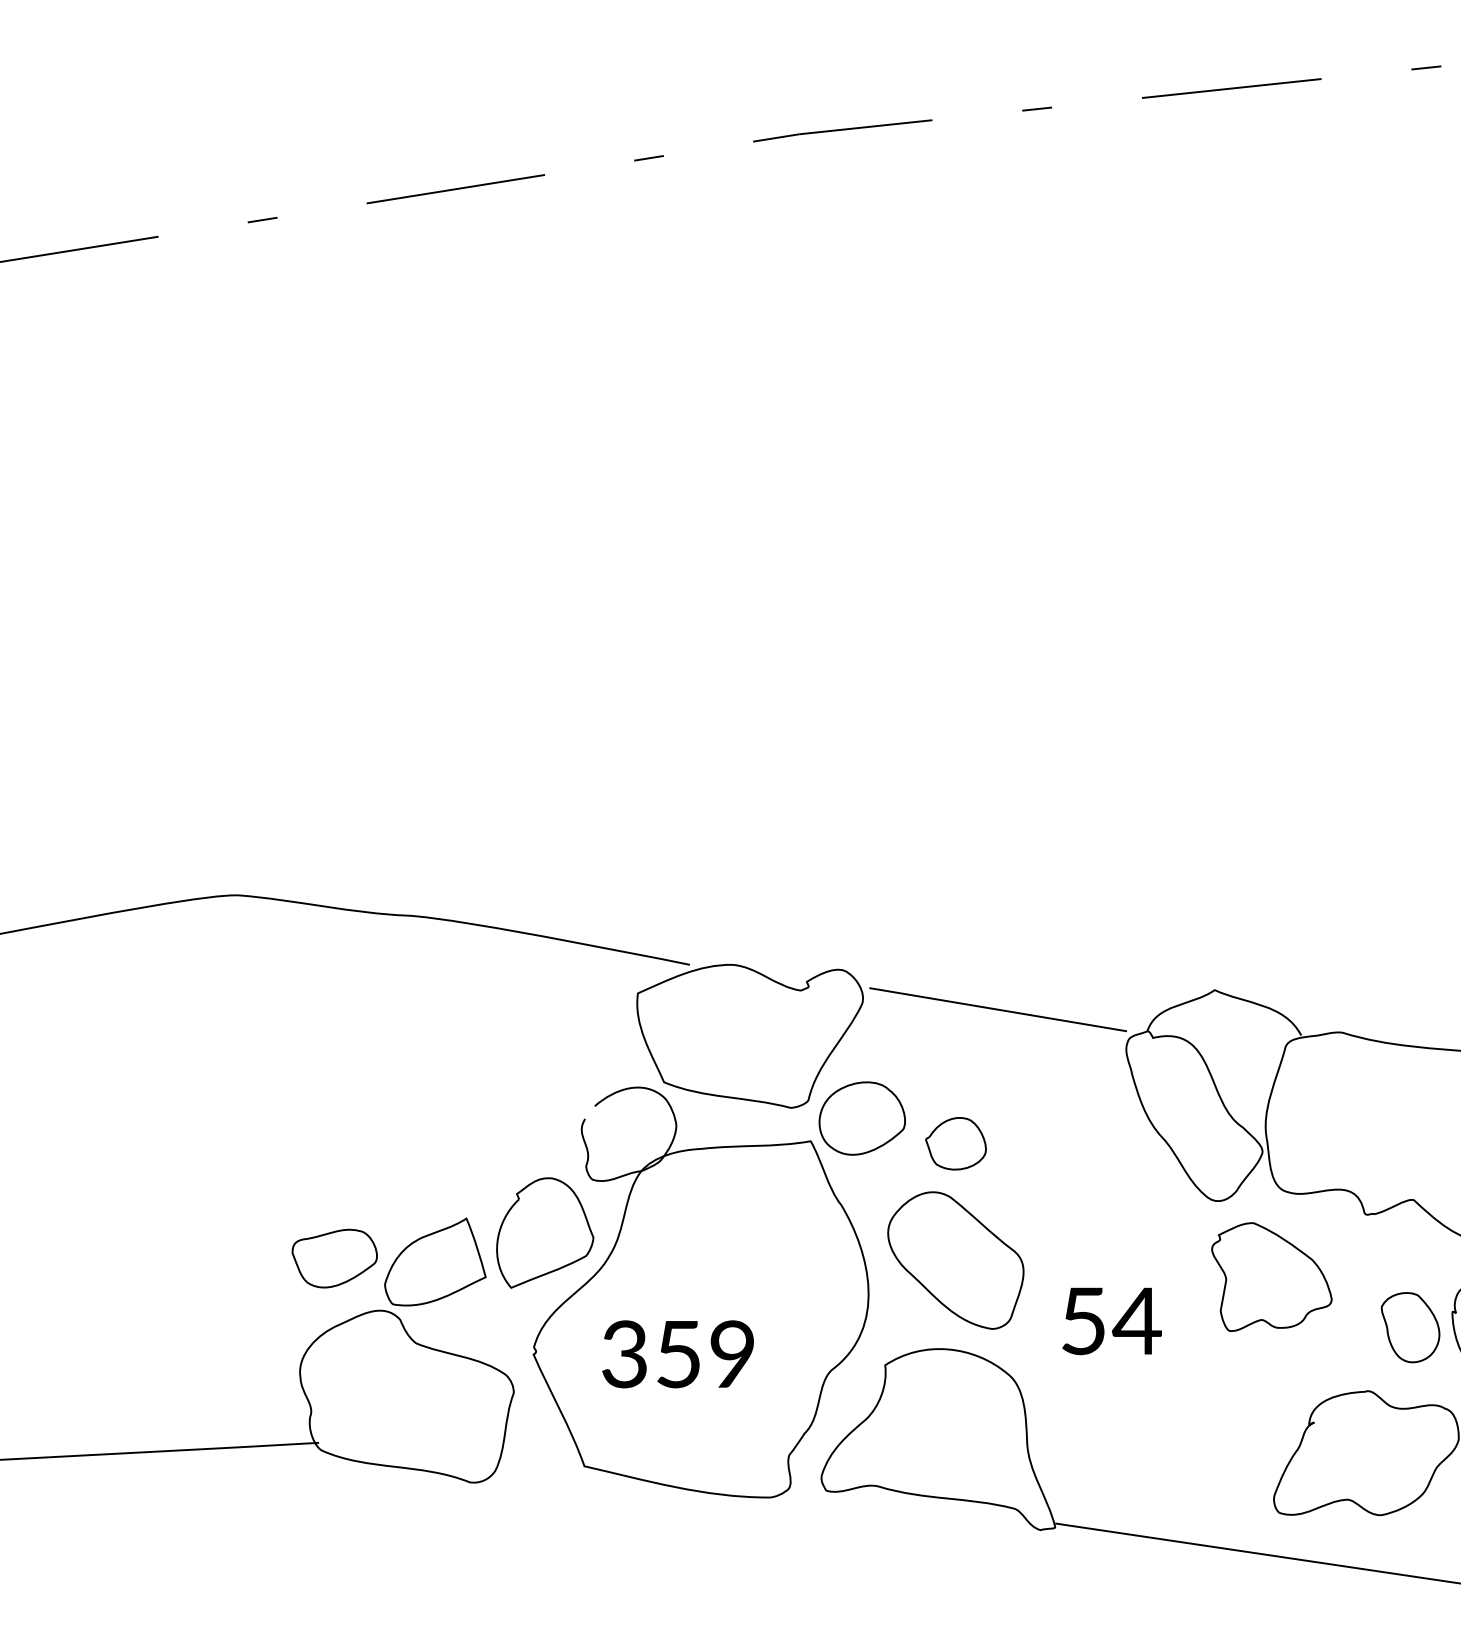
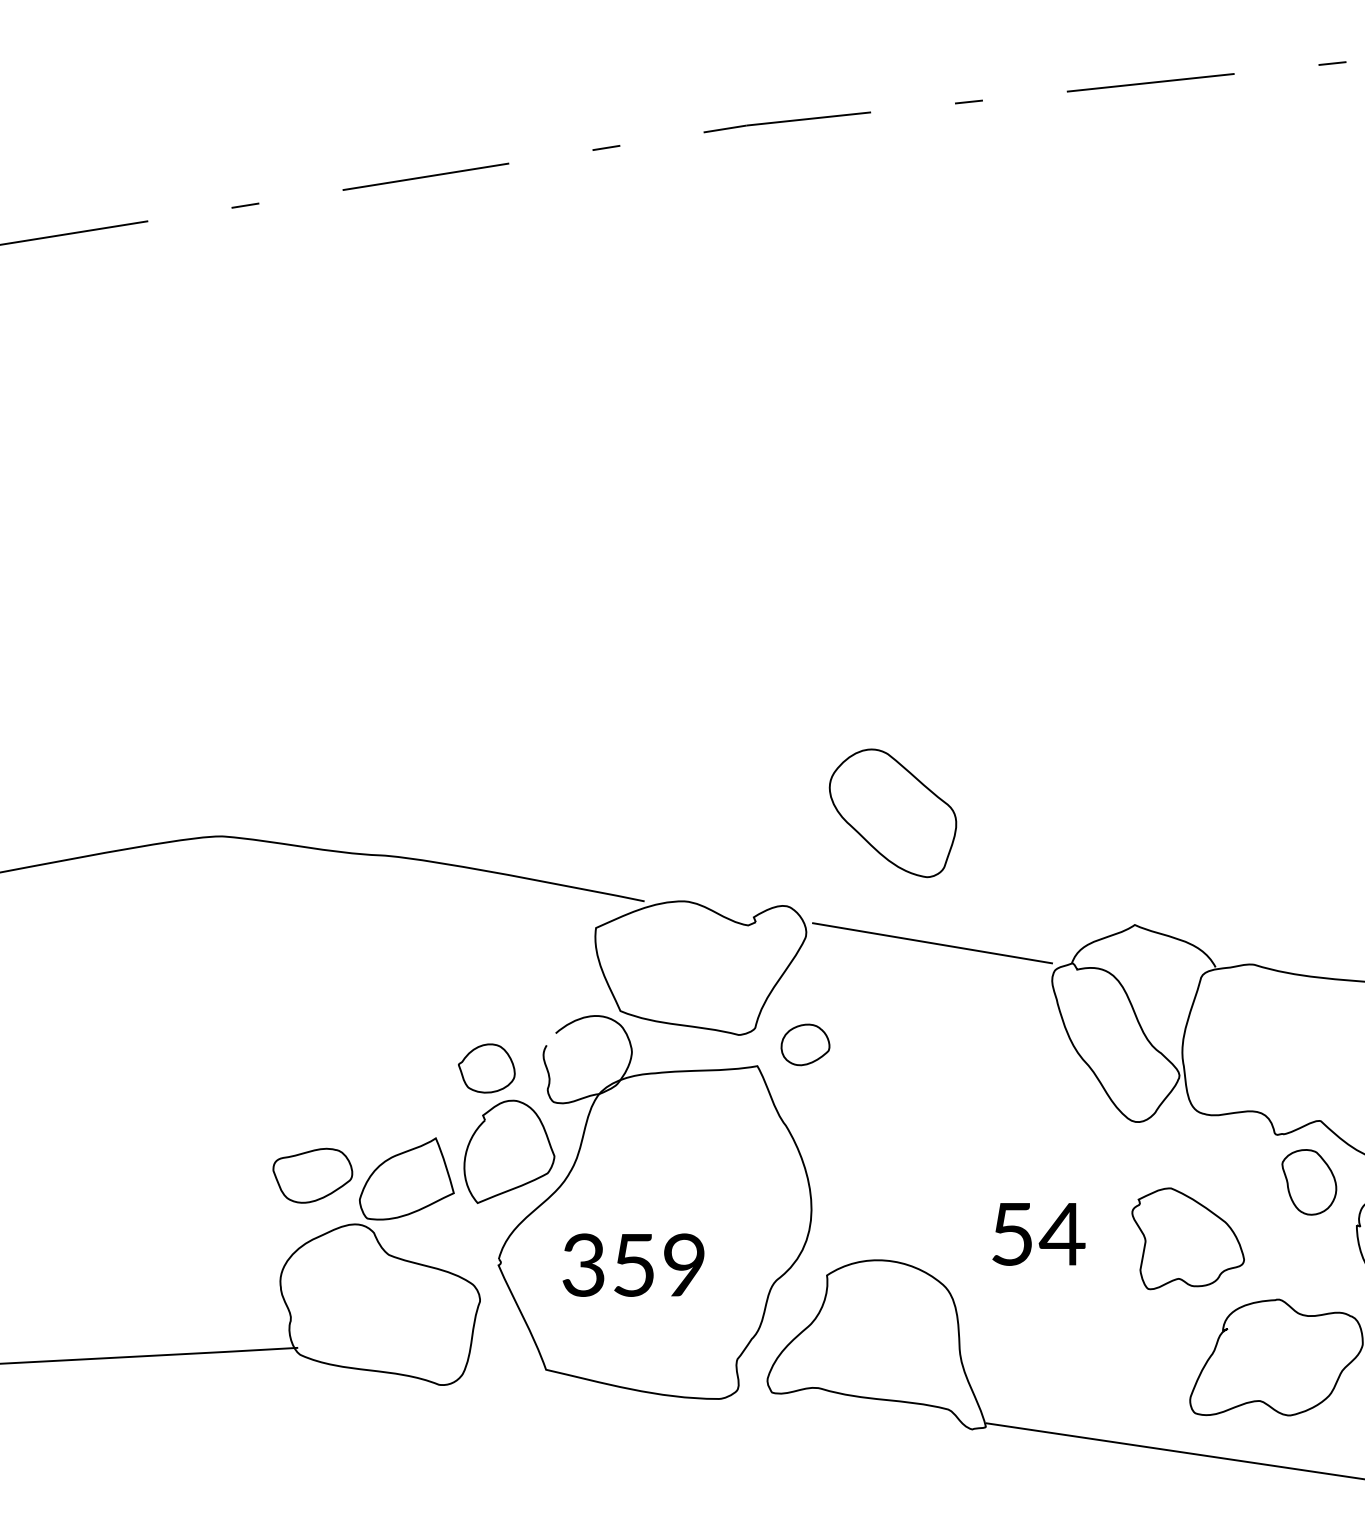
part: (861, 1118) -> (804, 1044), size x0.6
part: (955, 1143) -> (486, 1068), moved
part: (955, 1260) -> (892, 813), moved
part: (1271, 1276) -> (1187, 1238), moved
part: (1410, 1327) -> (1309, 1182), moved

